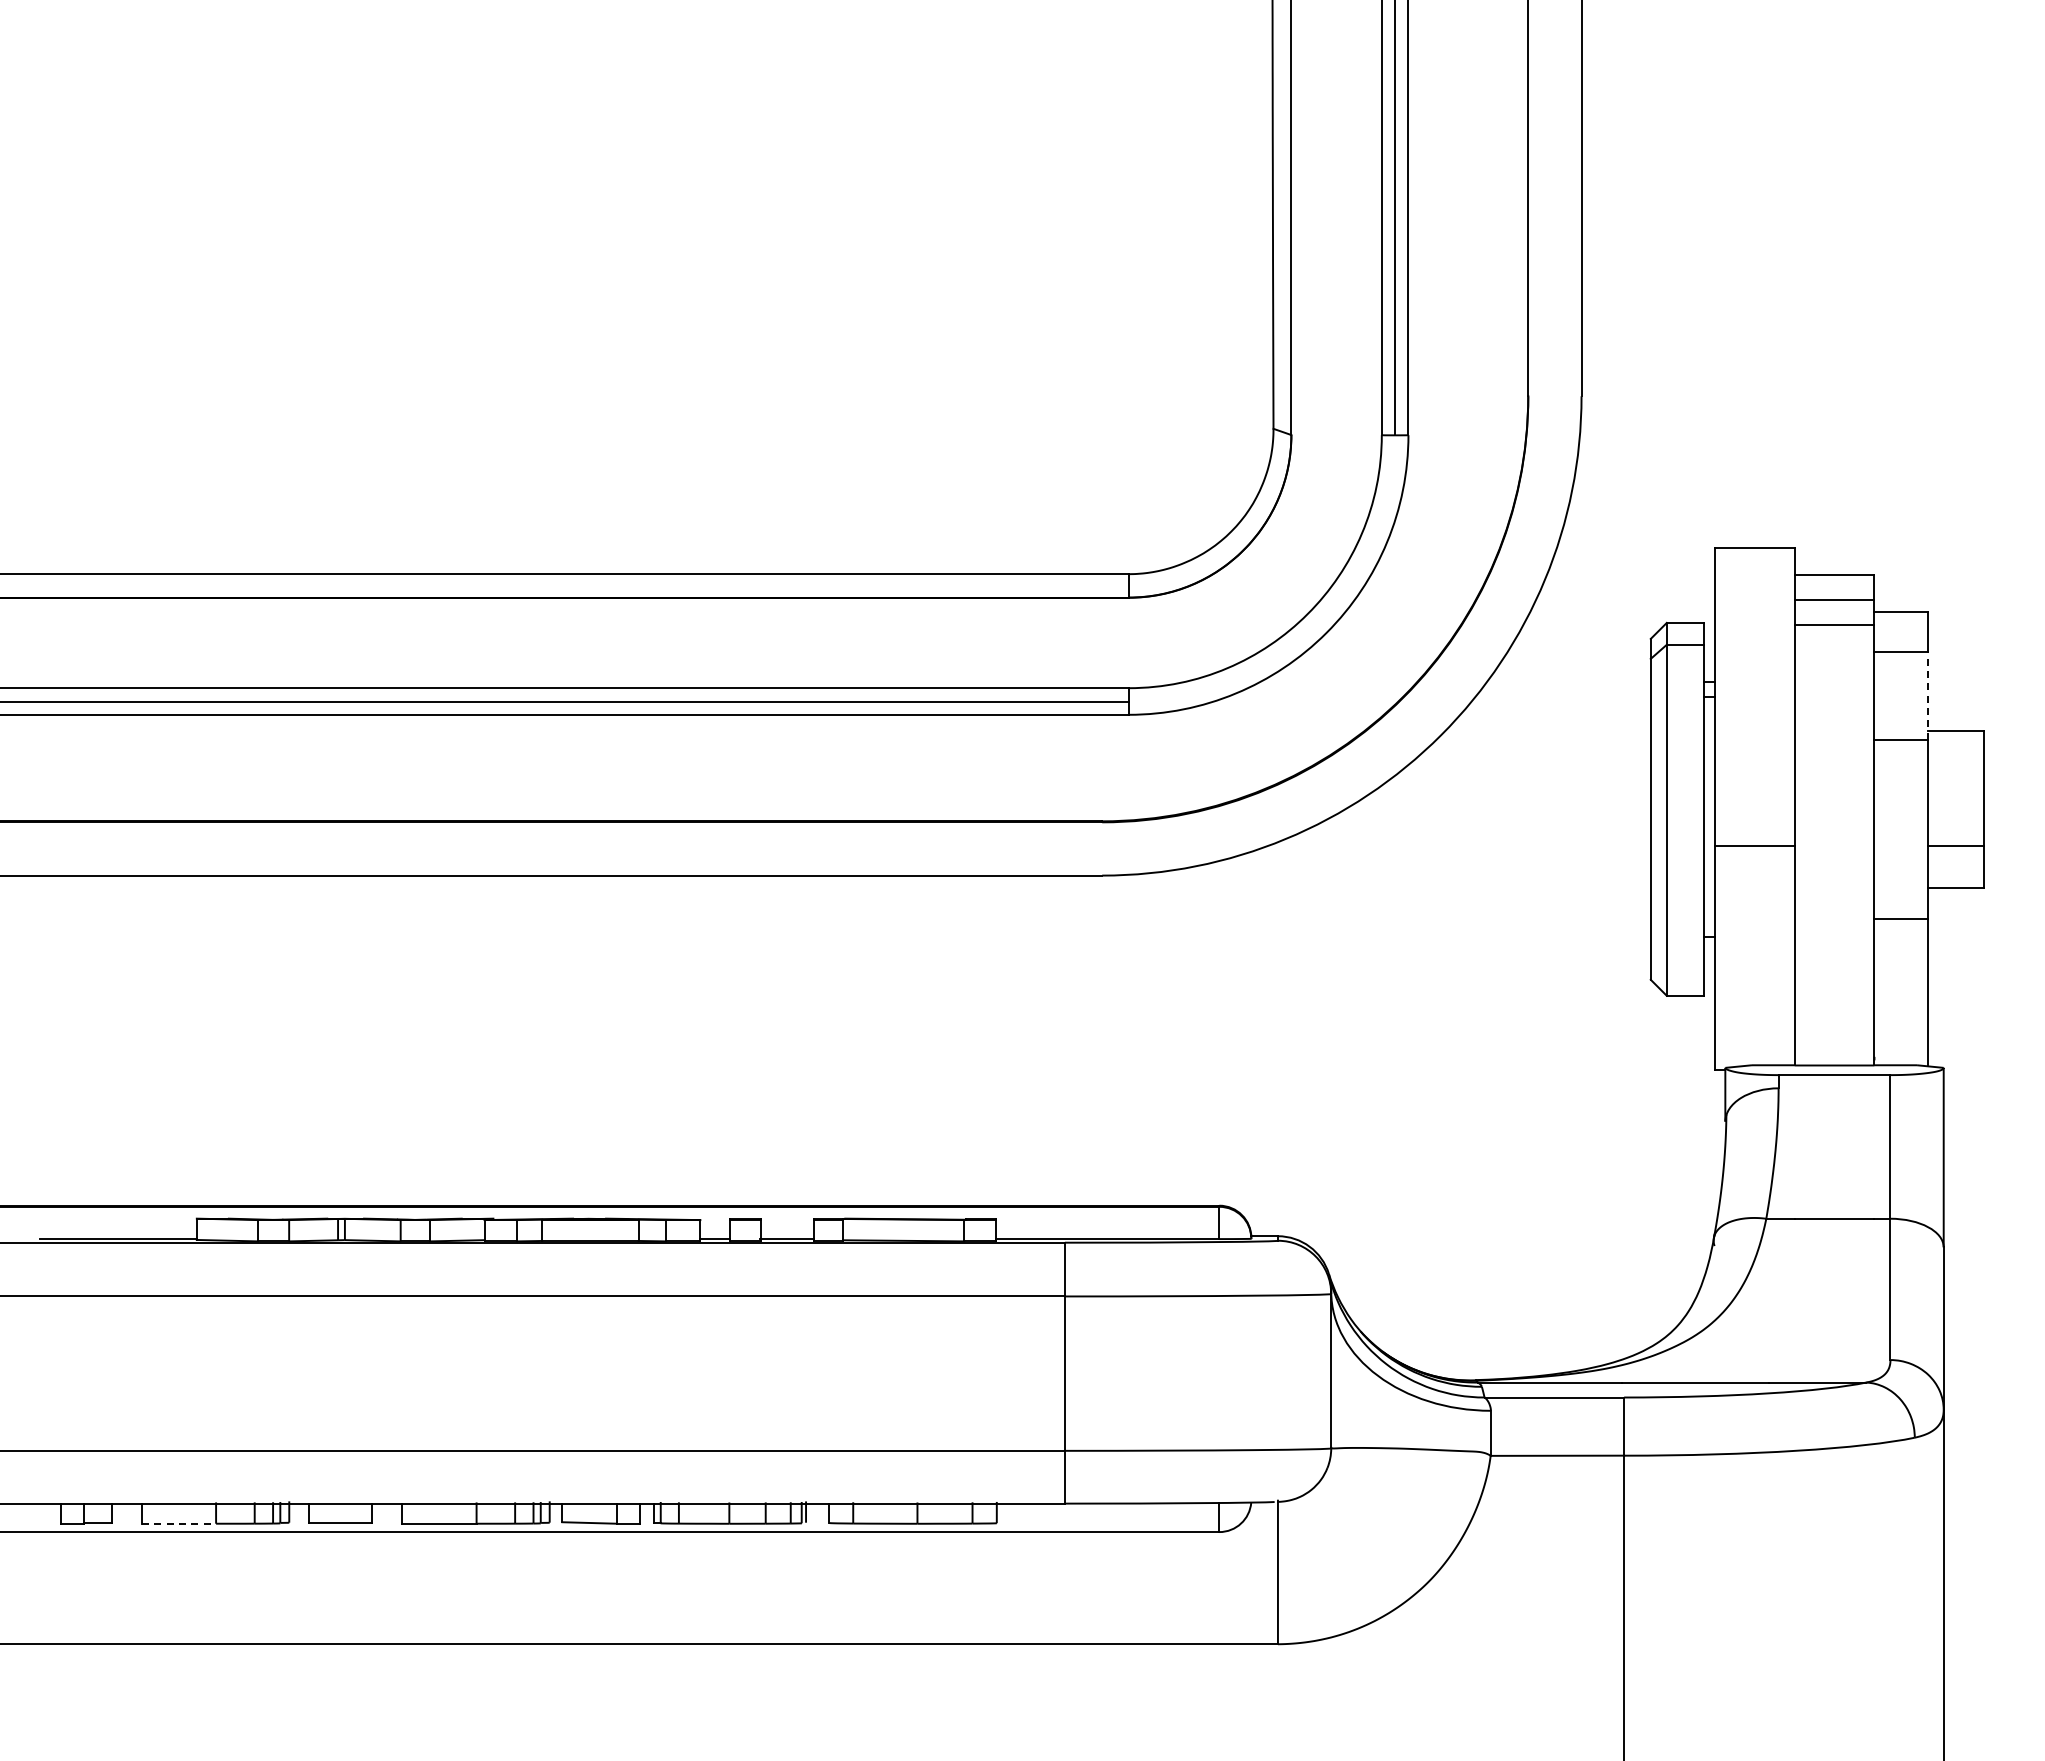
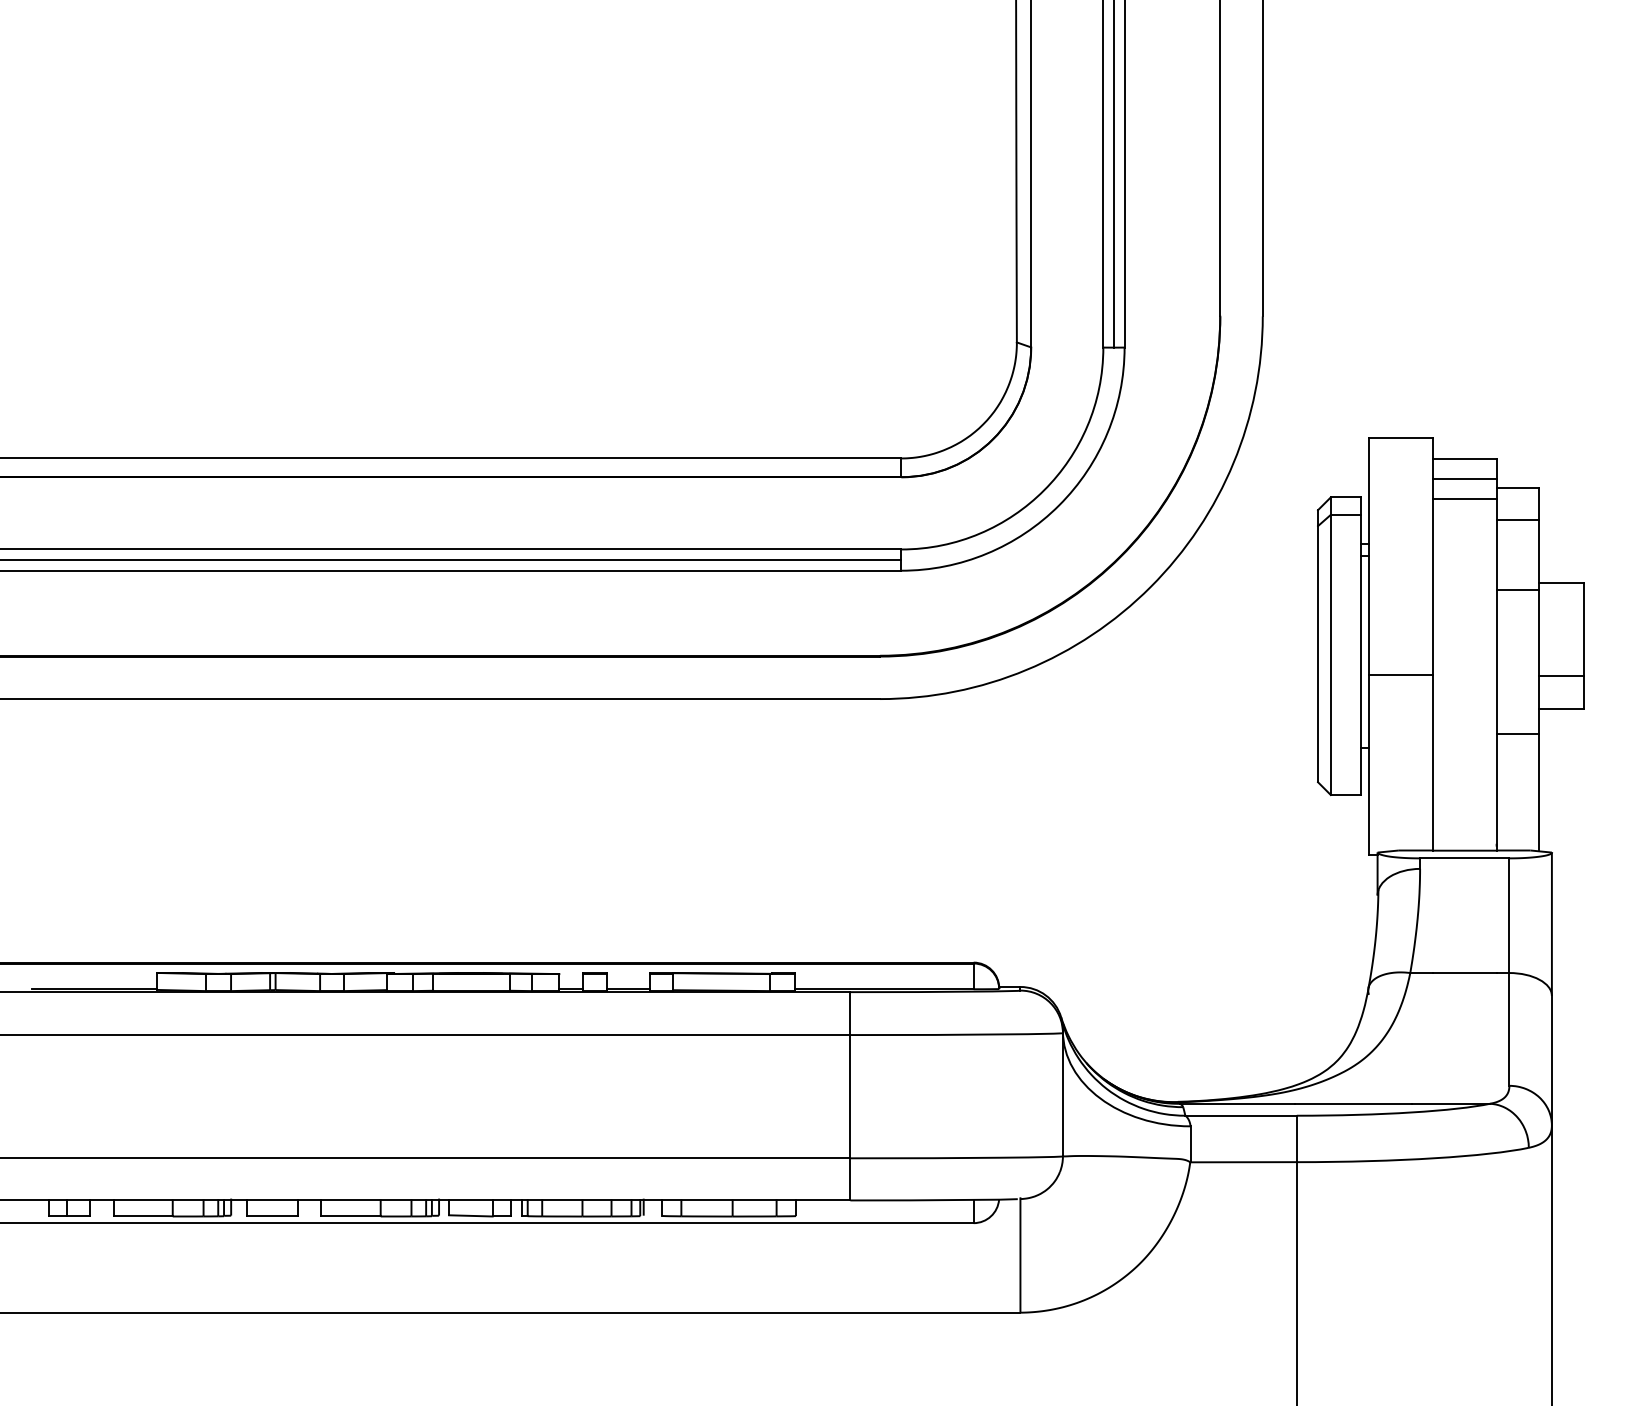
line: (1927, 695) -> (1538, 555), dashed -> solid
line: (179, 1523) -> (143, 1216), dashed -> solid

